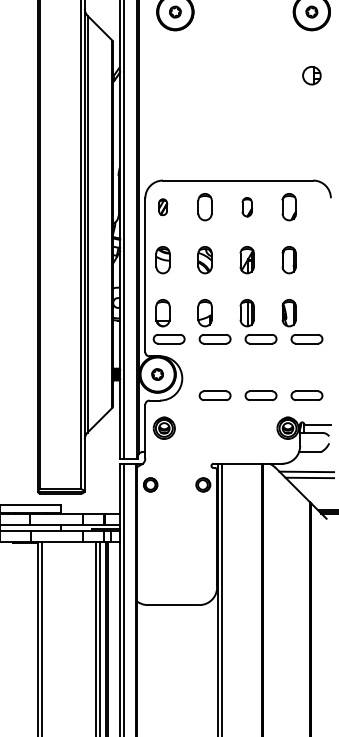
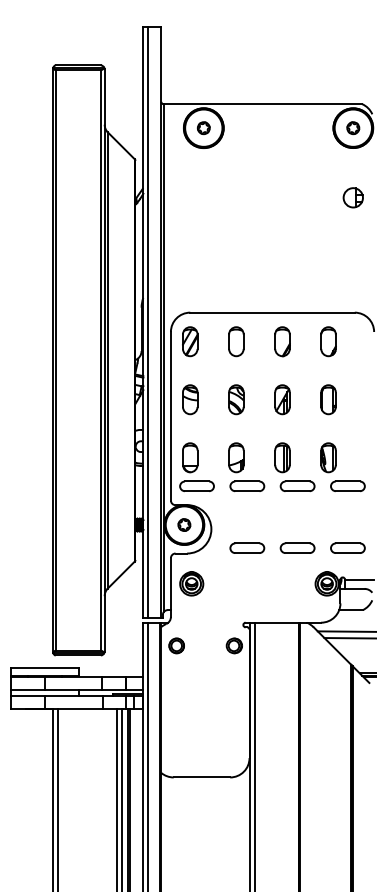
part: (163, 206) -> (190, 341), size x1.67
part: (247, 206) -> (282, 341), size x1.43

